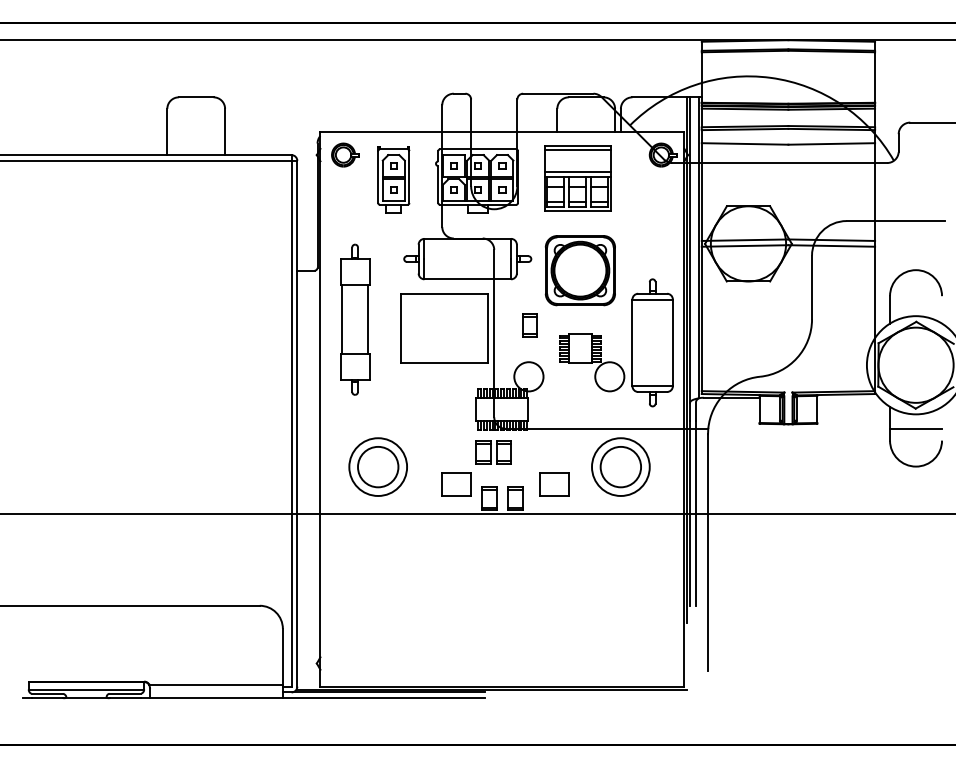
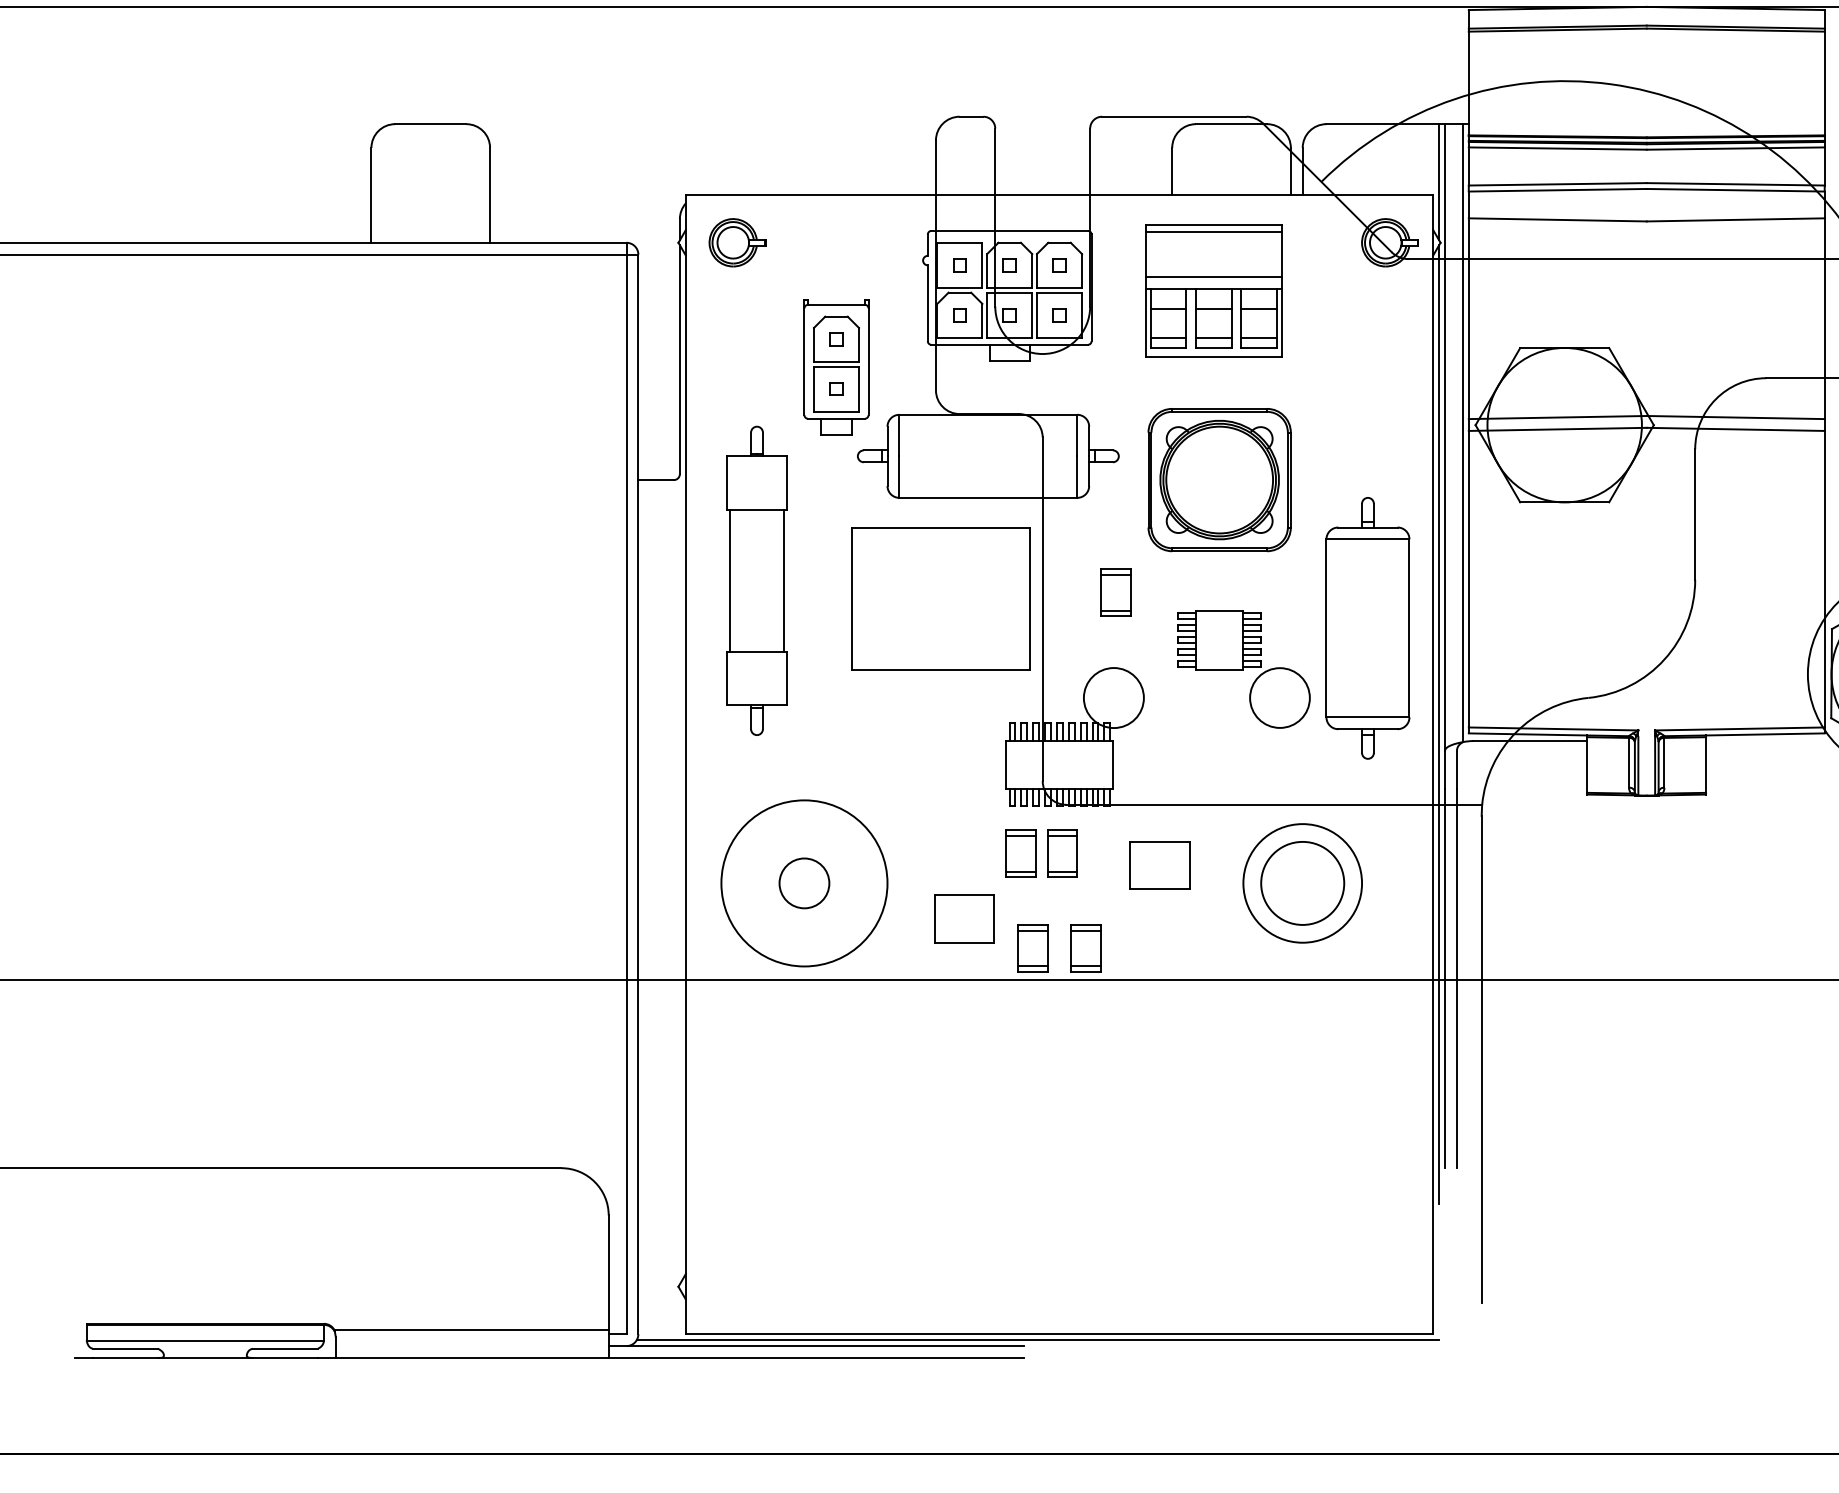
part: (393, 179) -> (835, 366), moved
circle: (378, 466) -> (805, 882), size x0.6
circle: (378, 466) -> (805, 882), size x1.4
part: (554, 484) -> (1160, 865), moved

